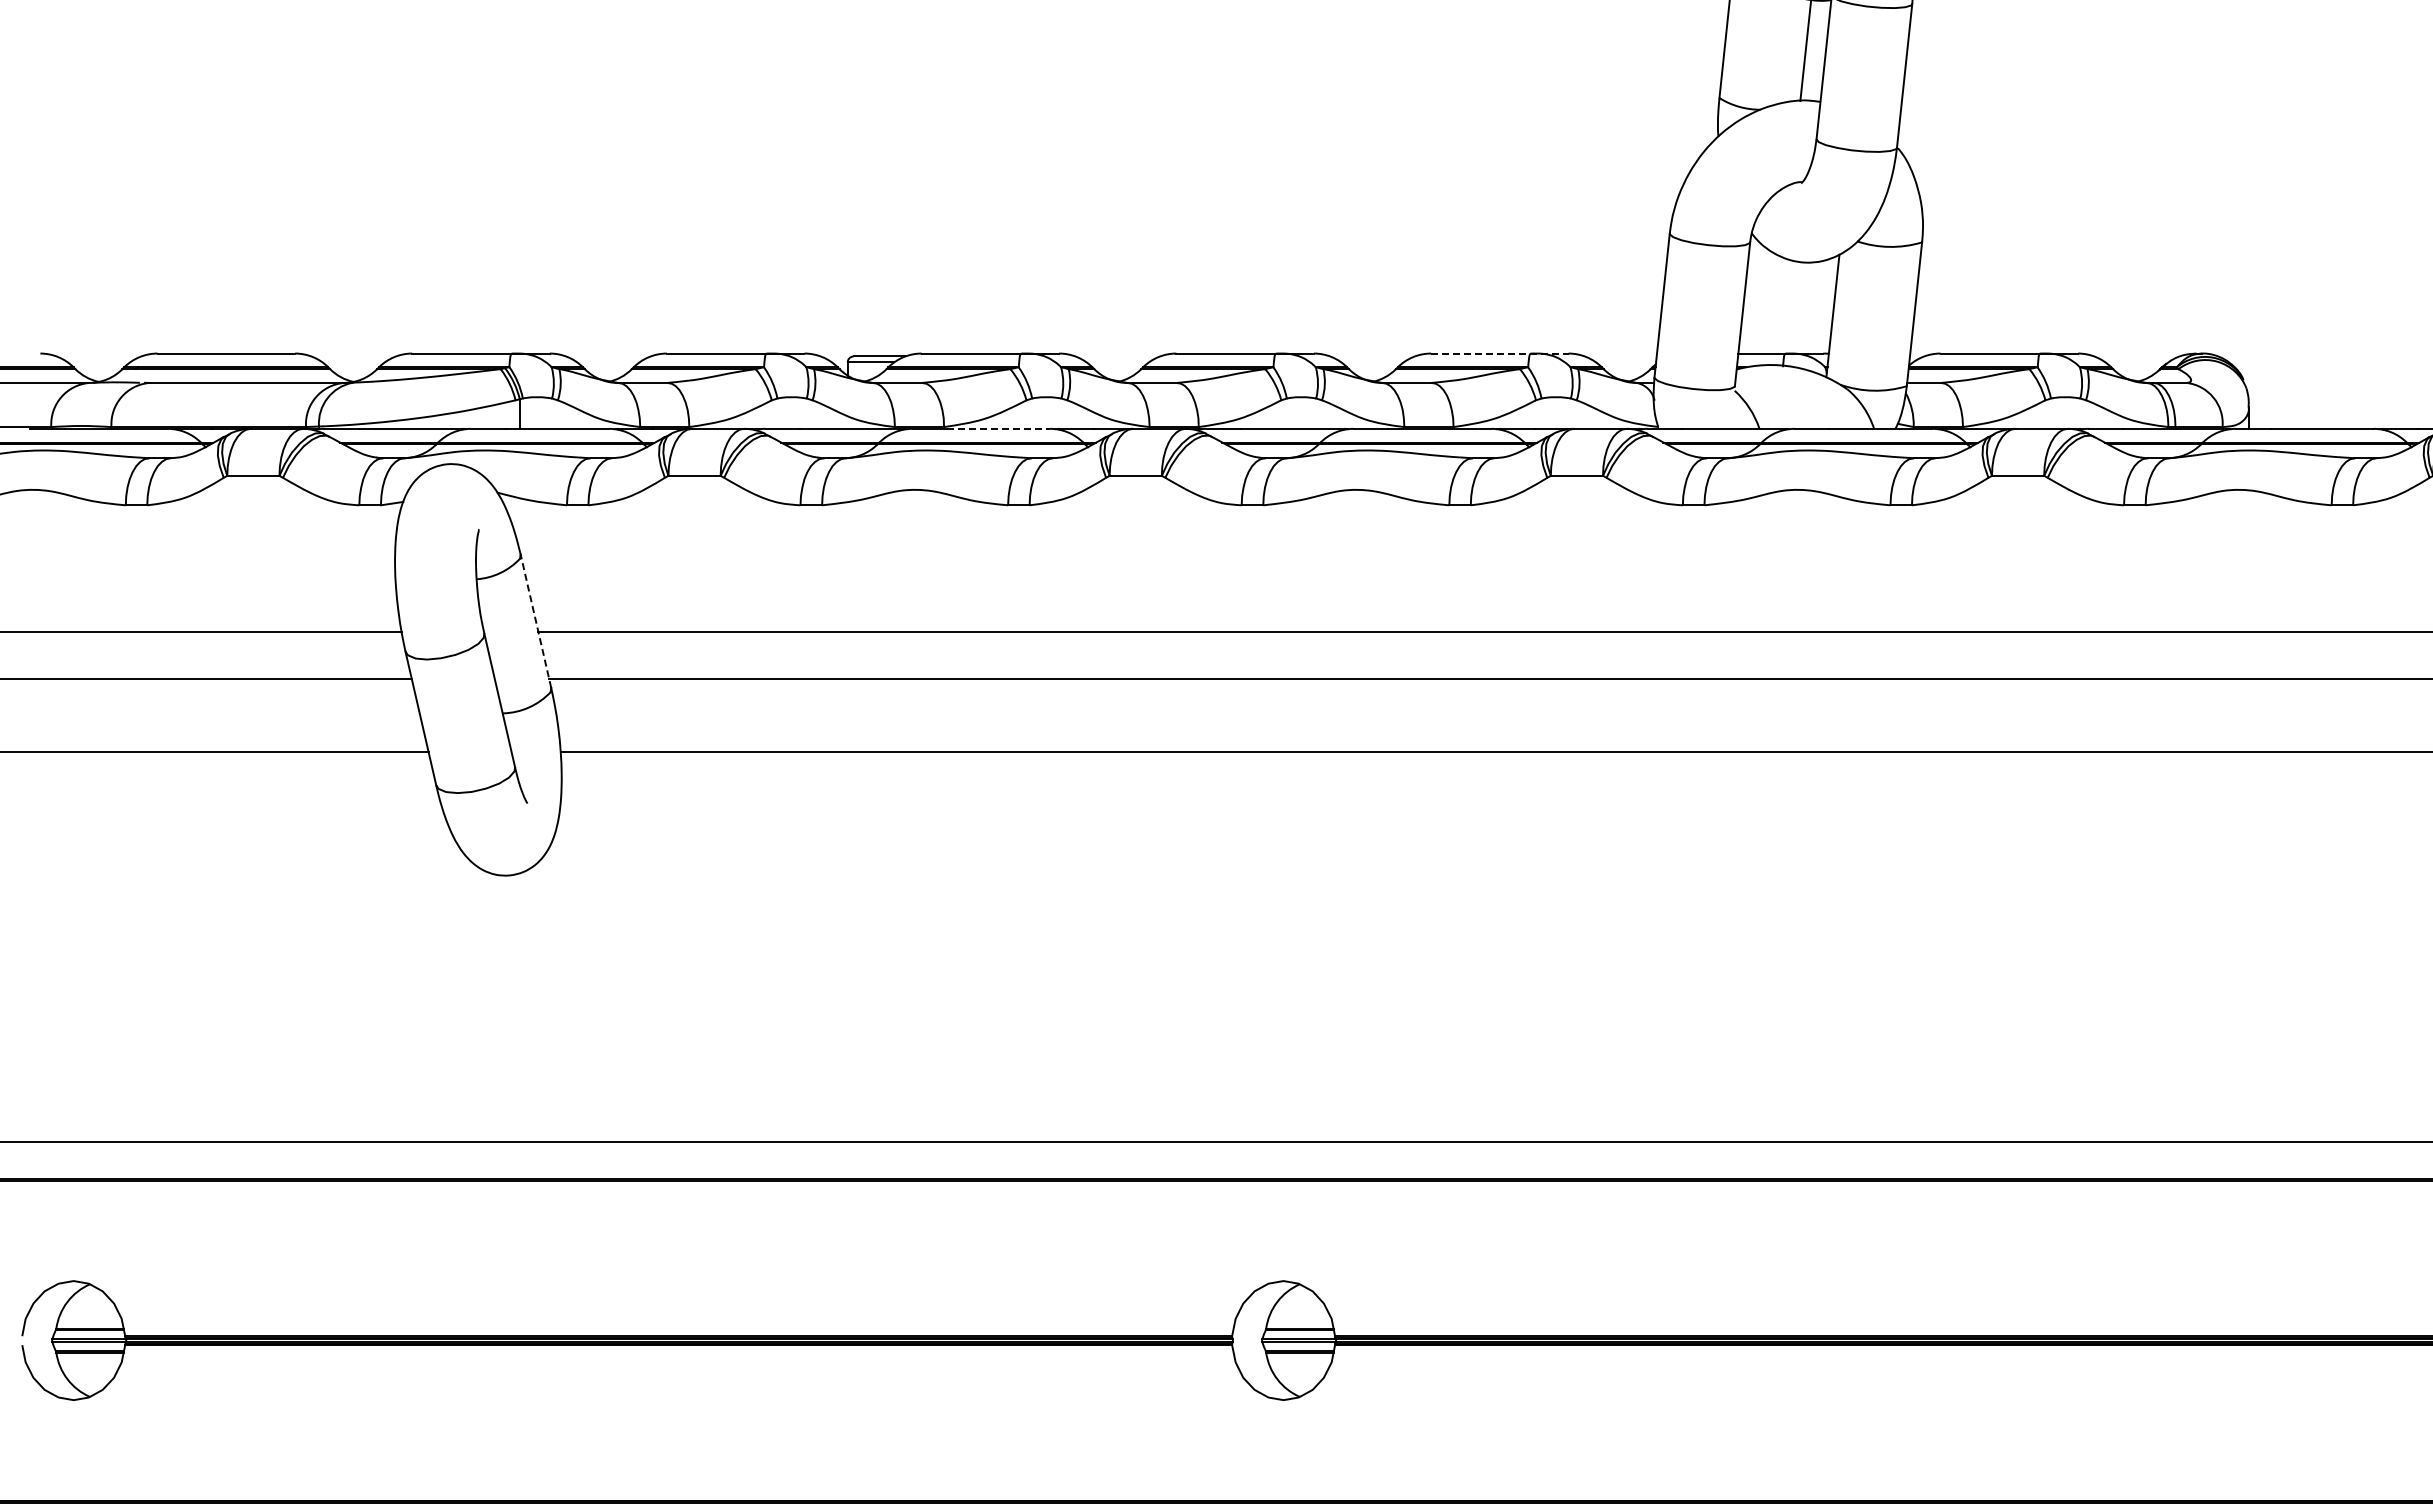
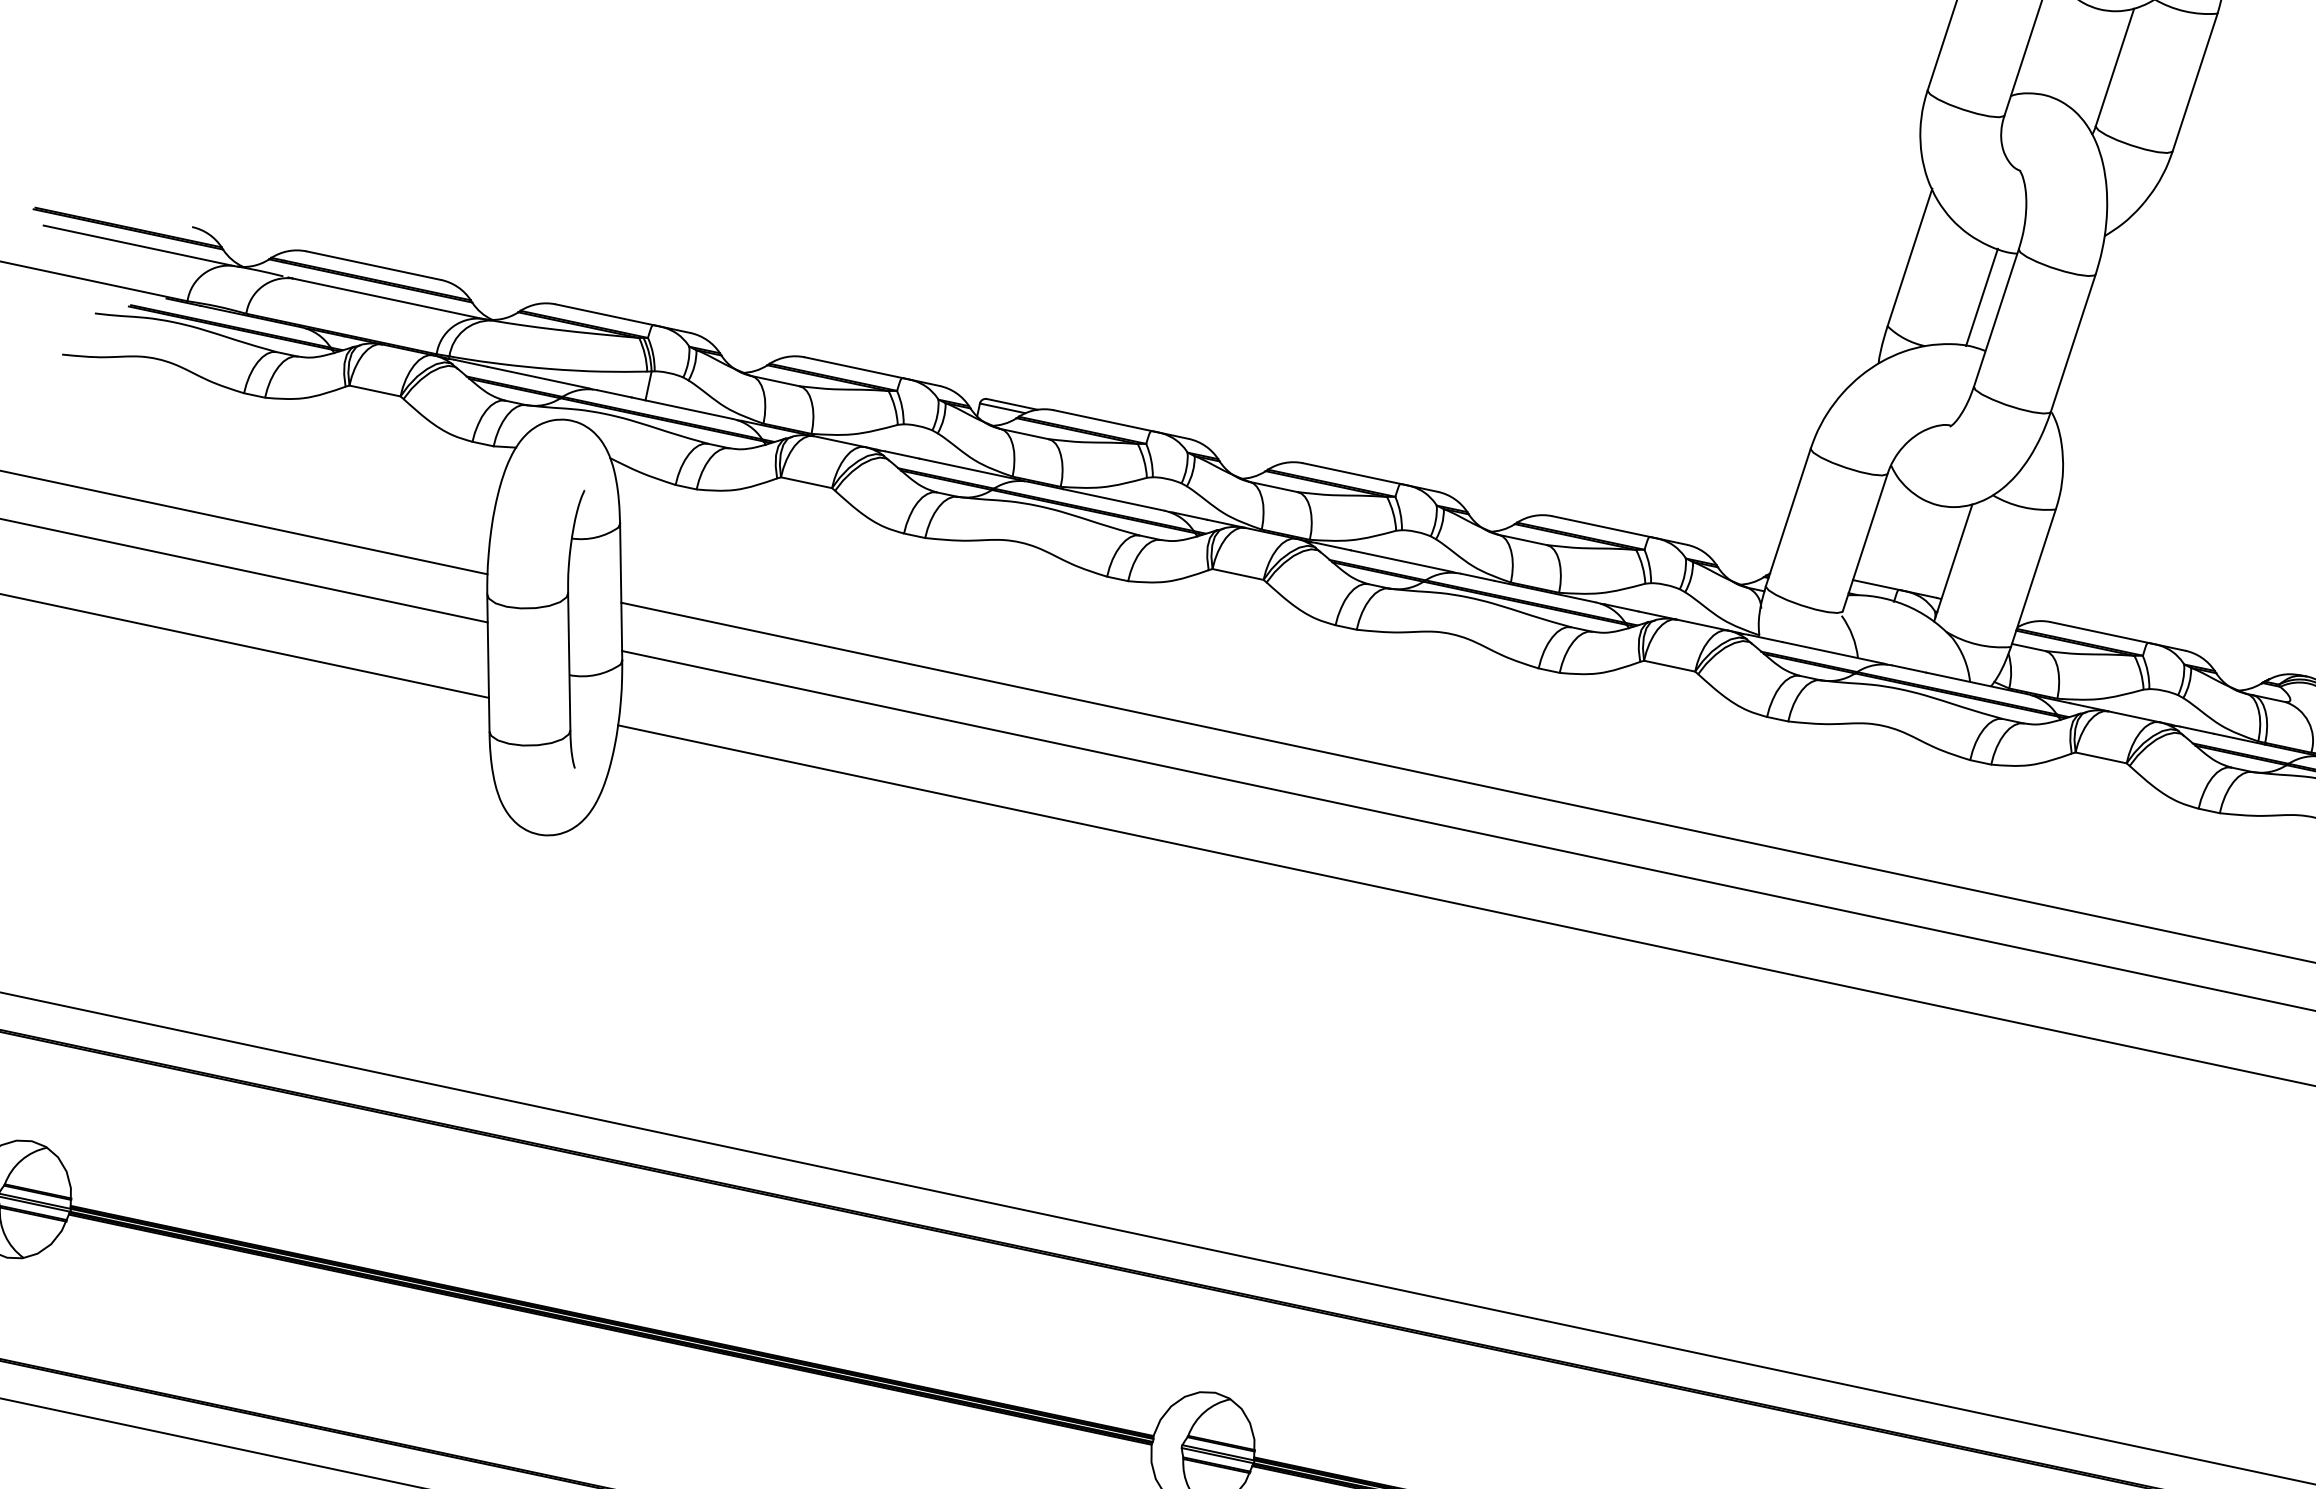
line: (1499, 353) -> (1619, 530), dashed -> solid
line: (998, 428) -> (1113, 499), dashed -> solid
line: (535, 620) -> (620, 591), dashed -> solid

